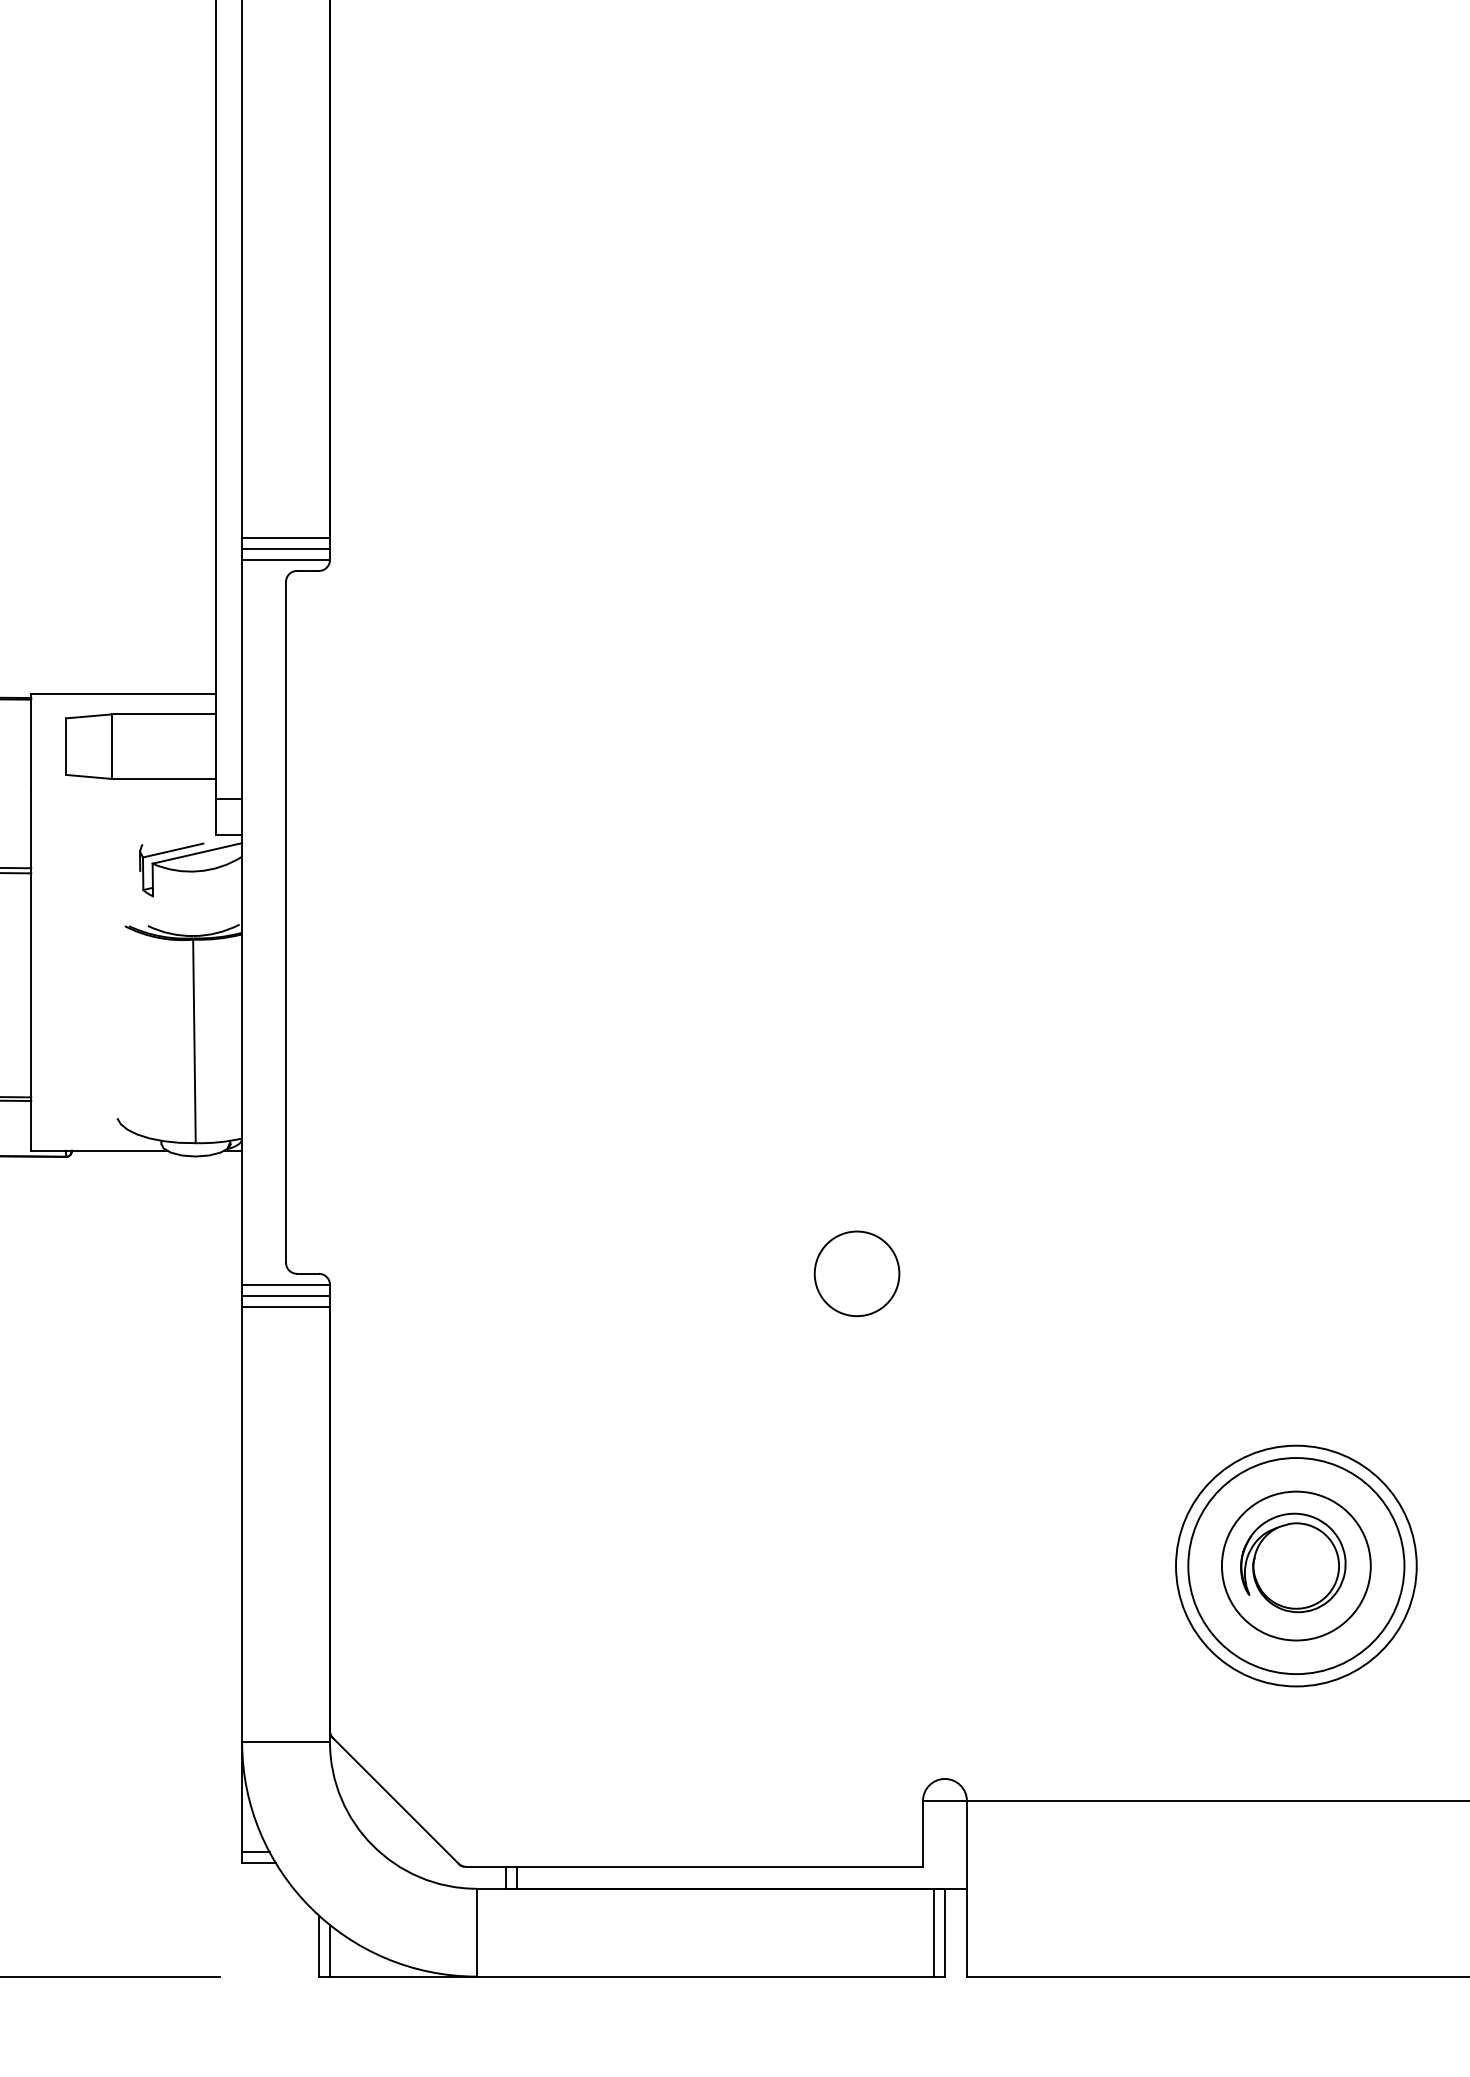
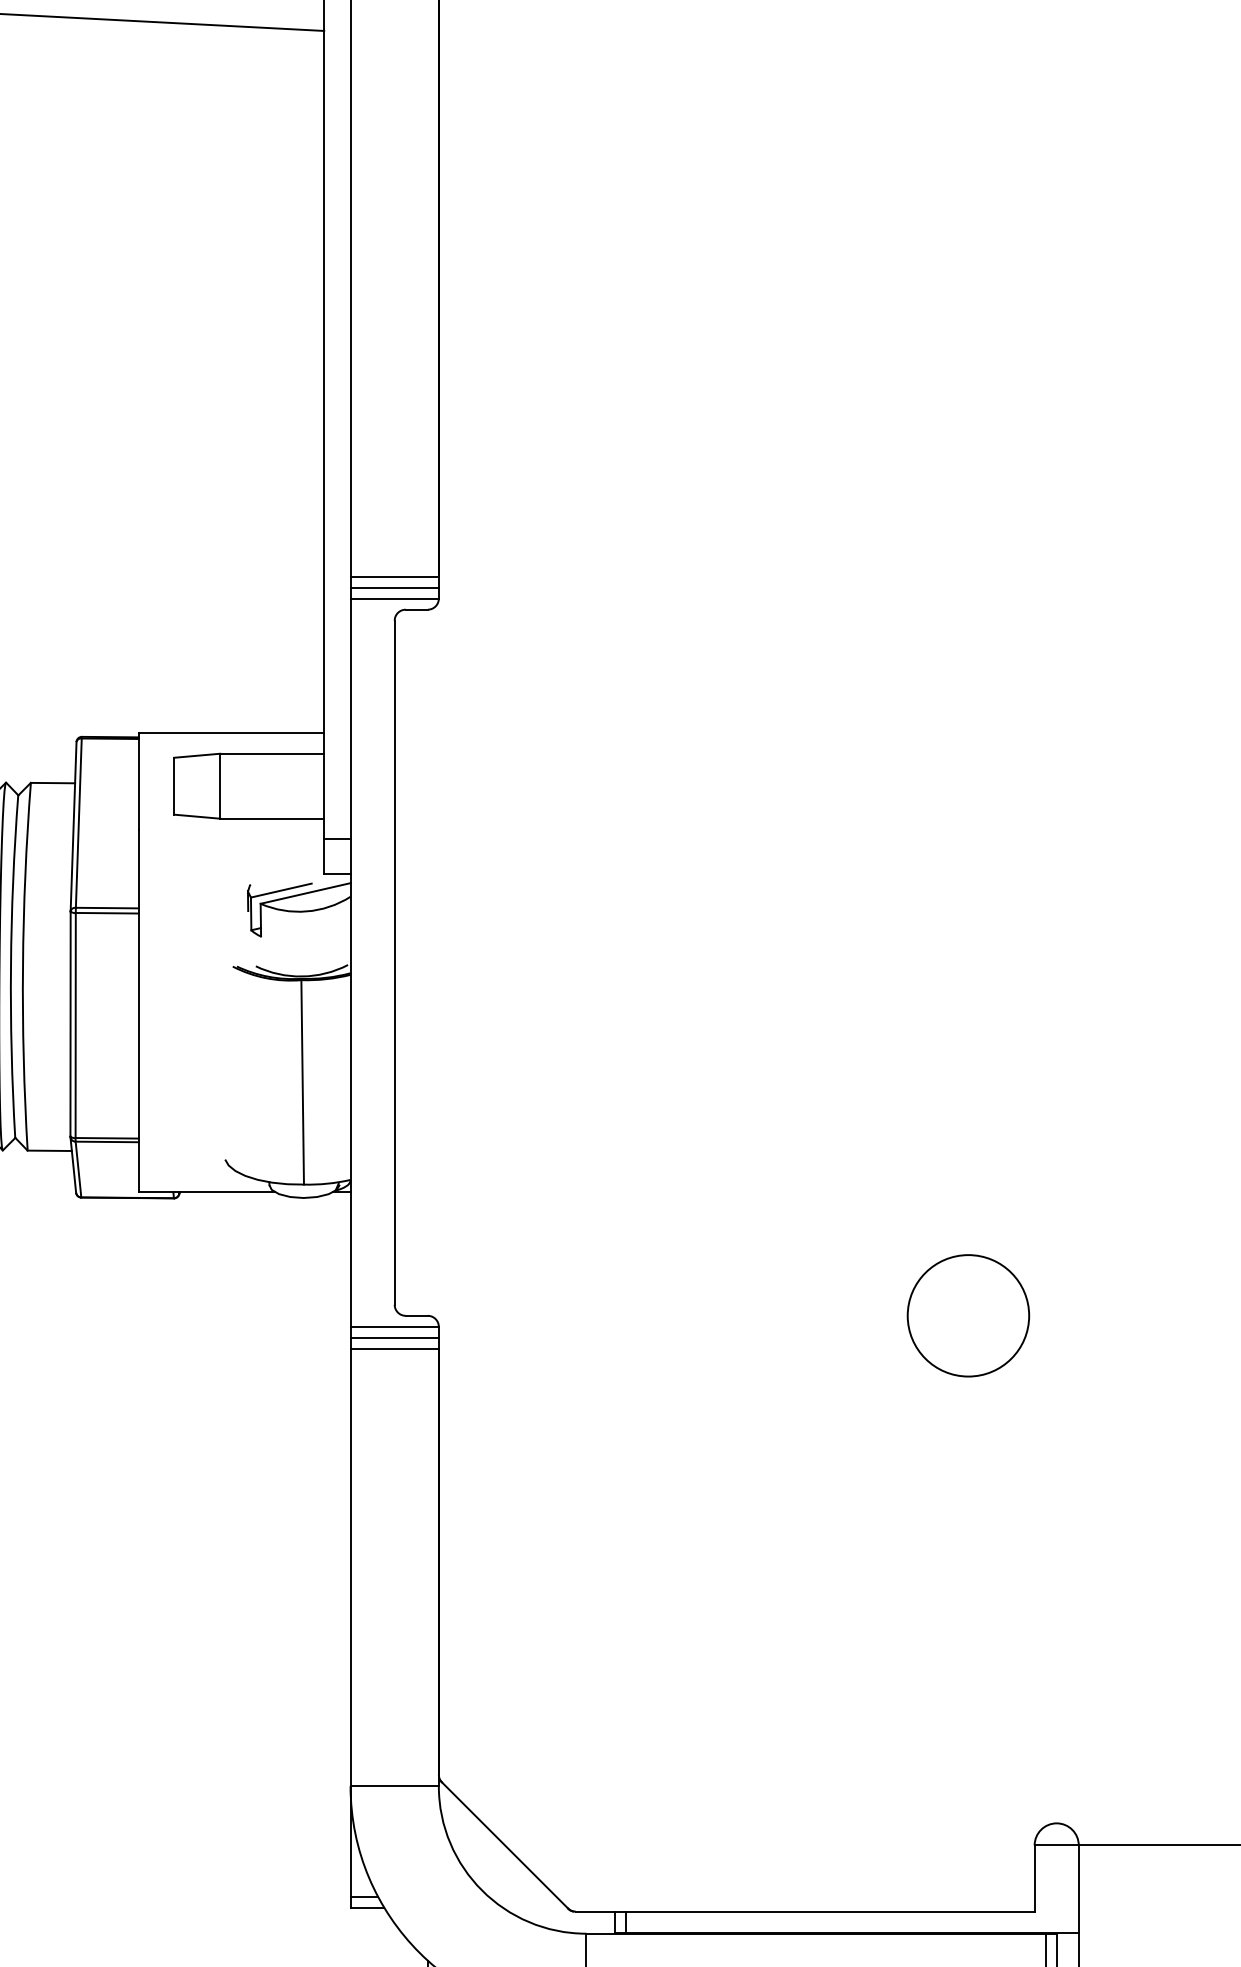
circle: (856, 1273) -> (967, 1315), size x1.43

